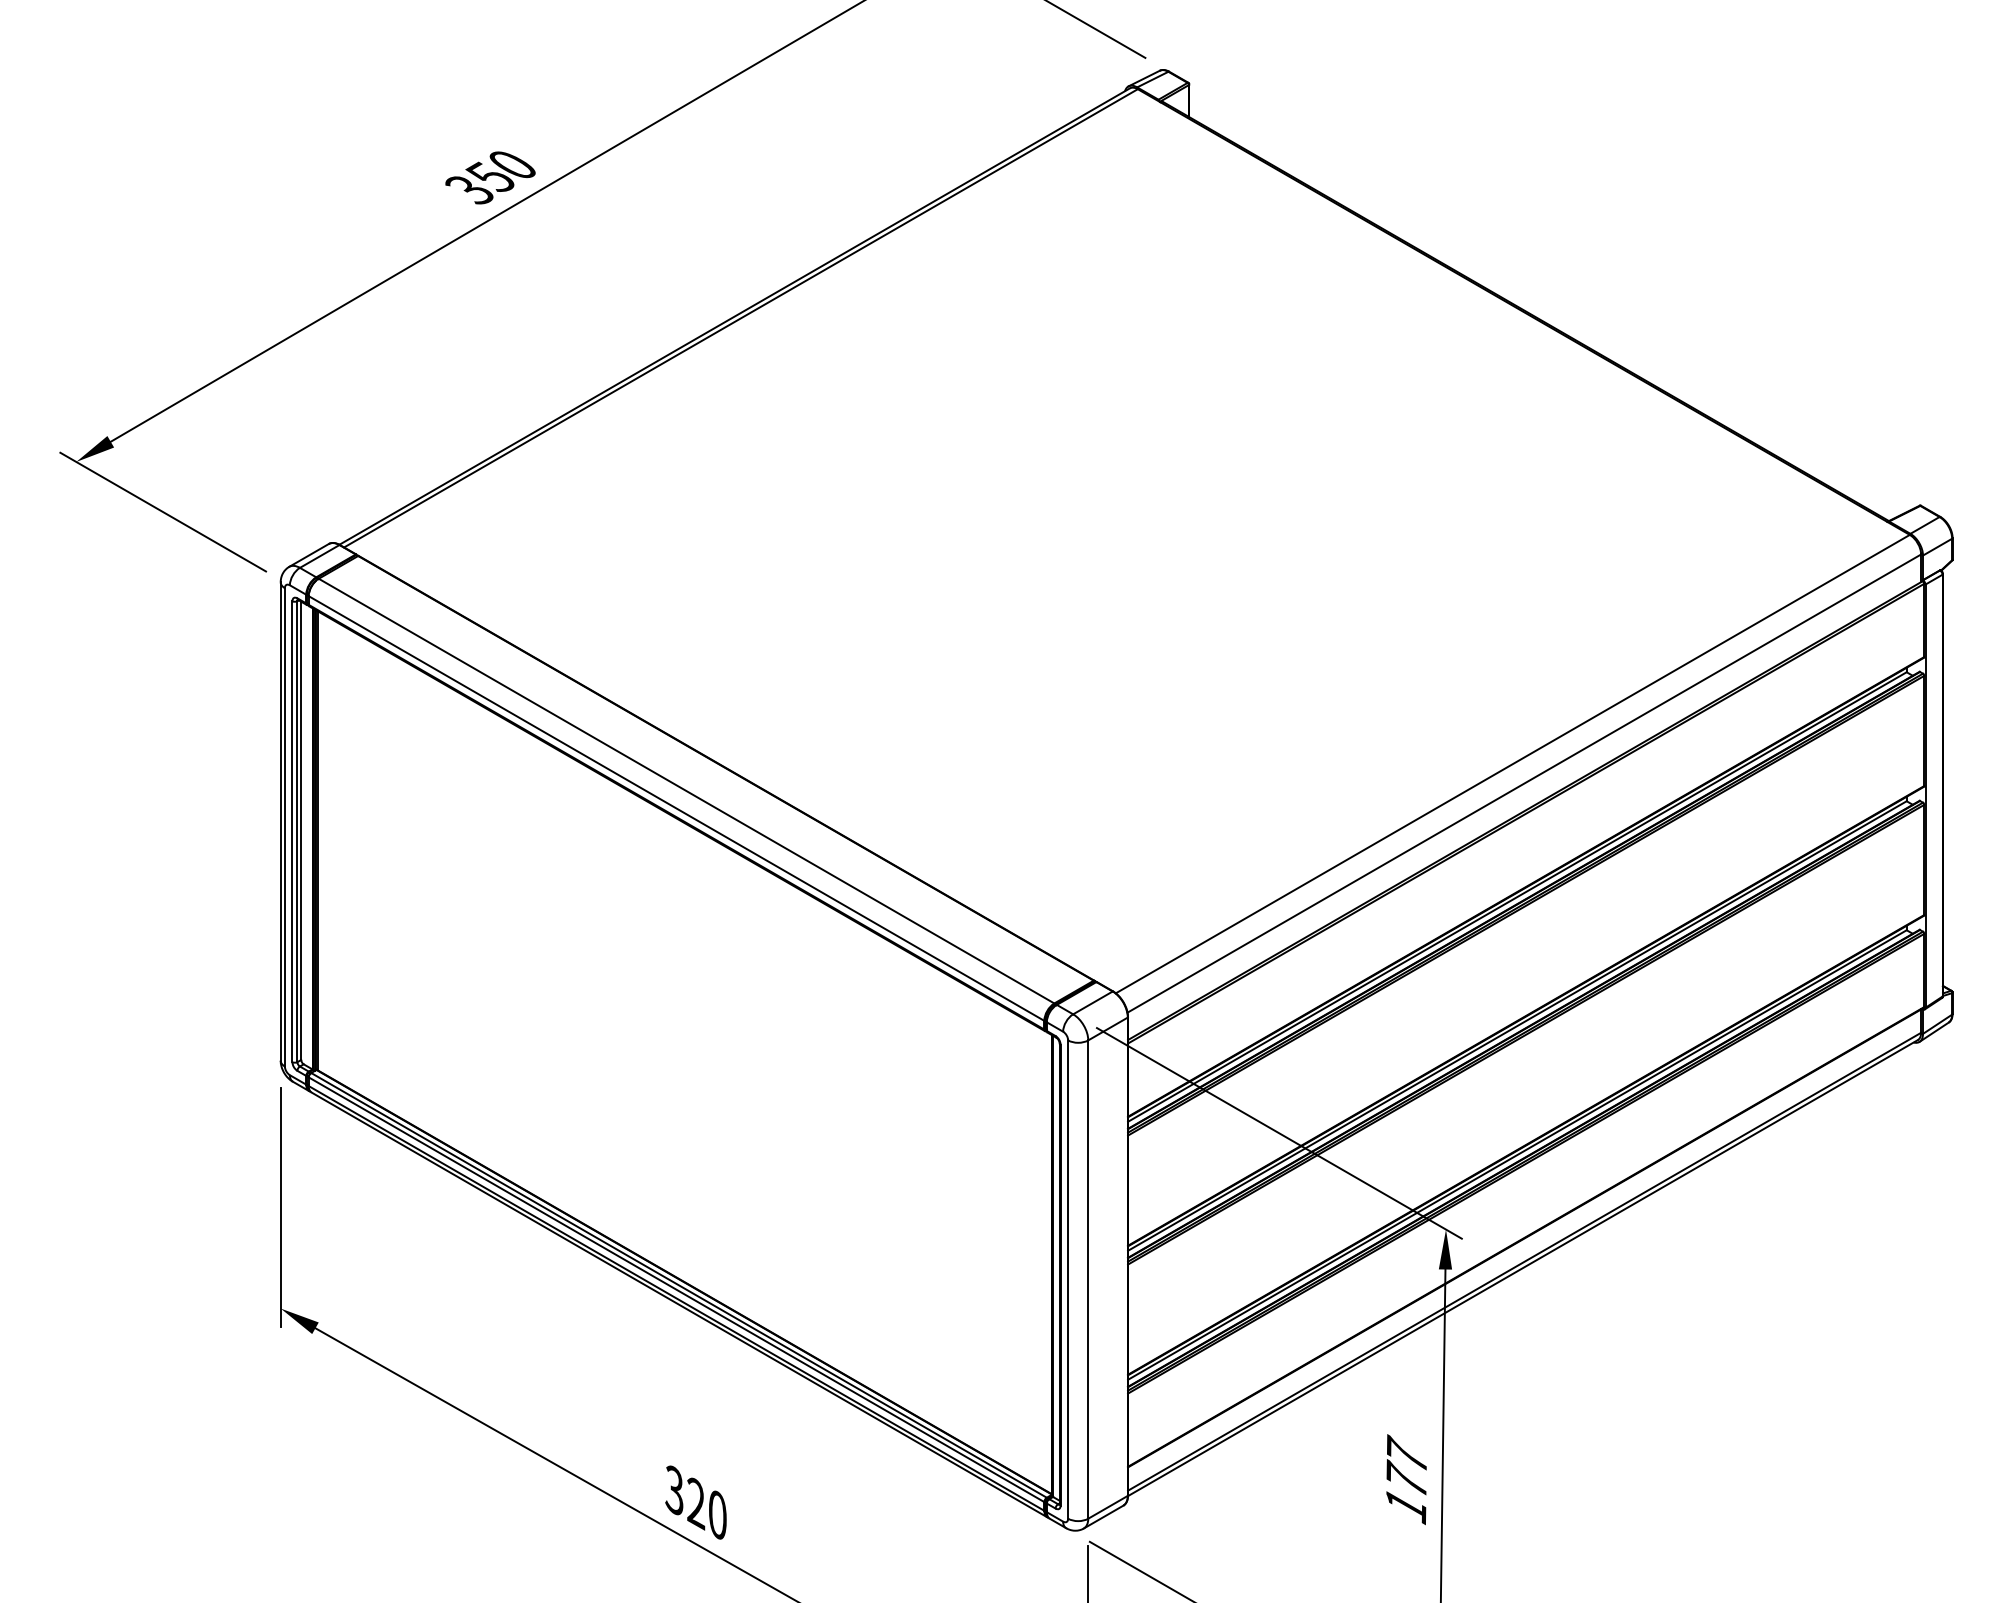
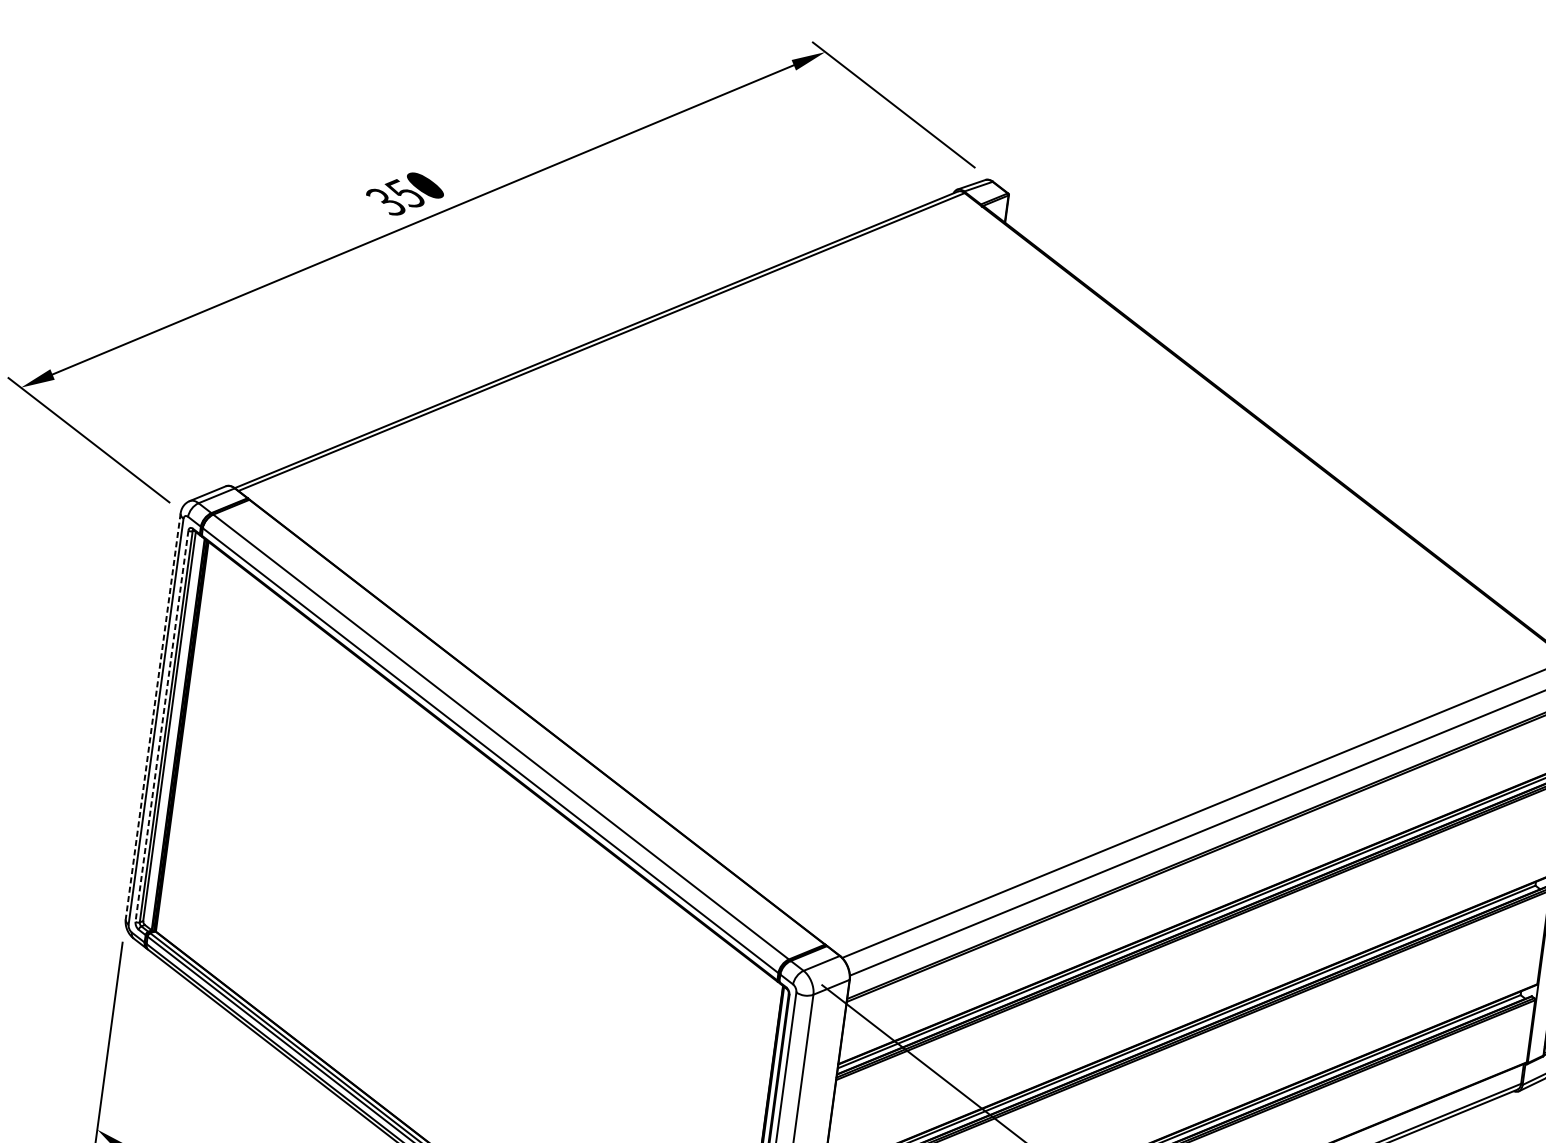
line: (280, 822) -> (152, 717), solid -> dashed
line: (292, 832) -> (161, 726), solid -> dashed

